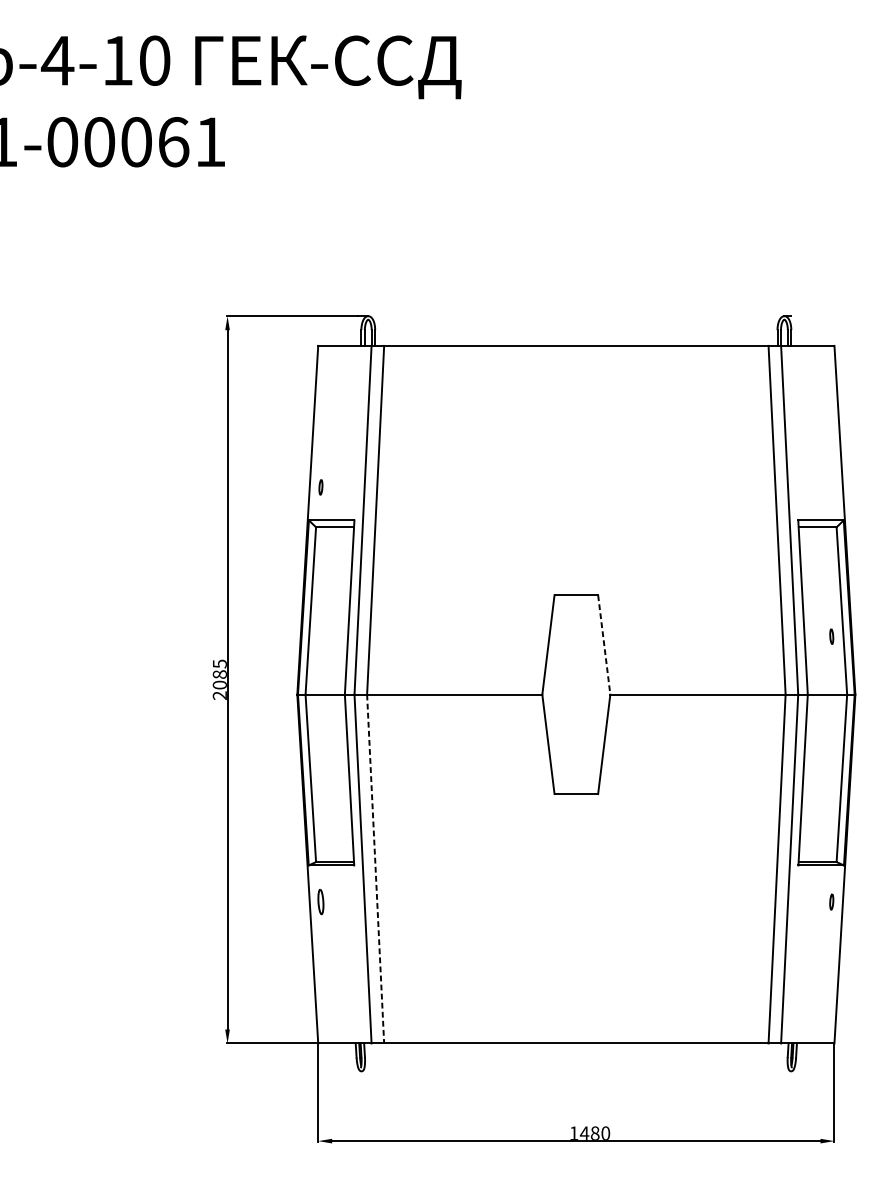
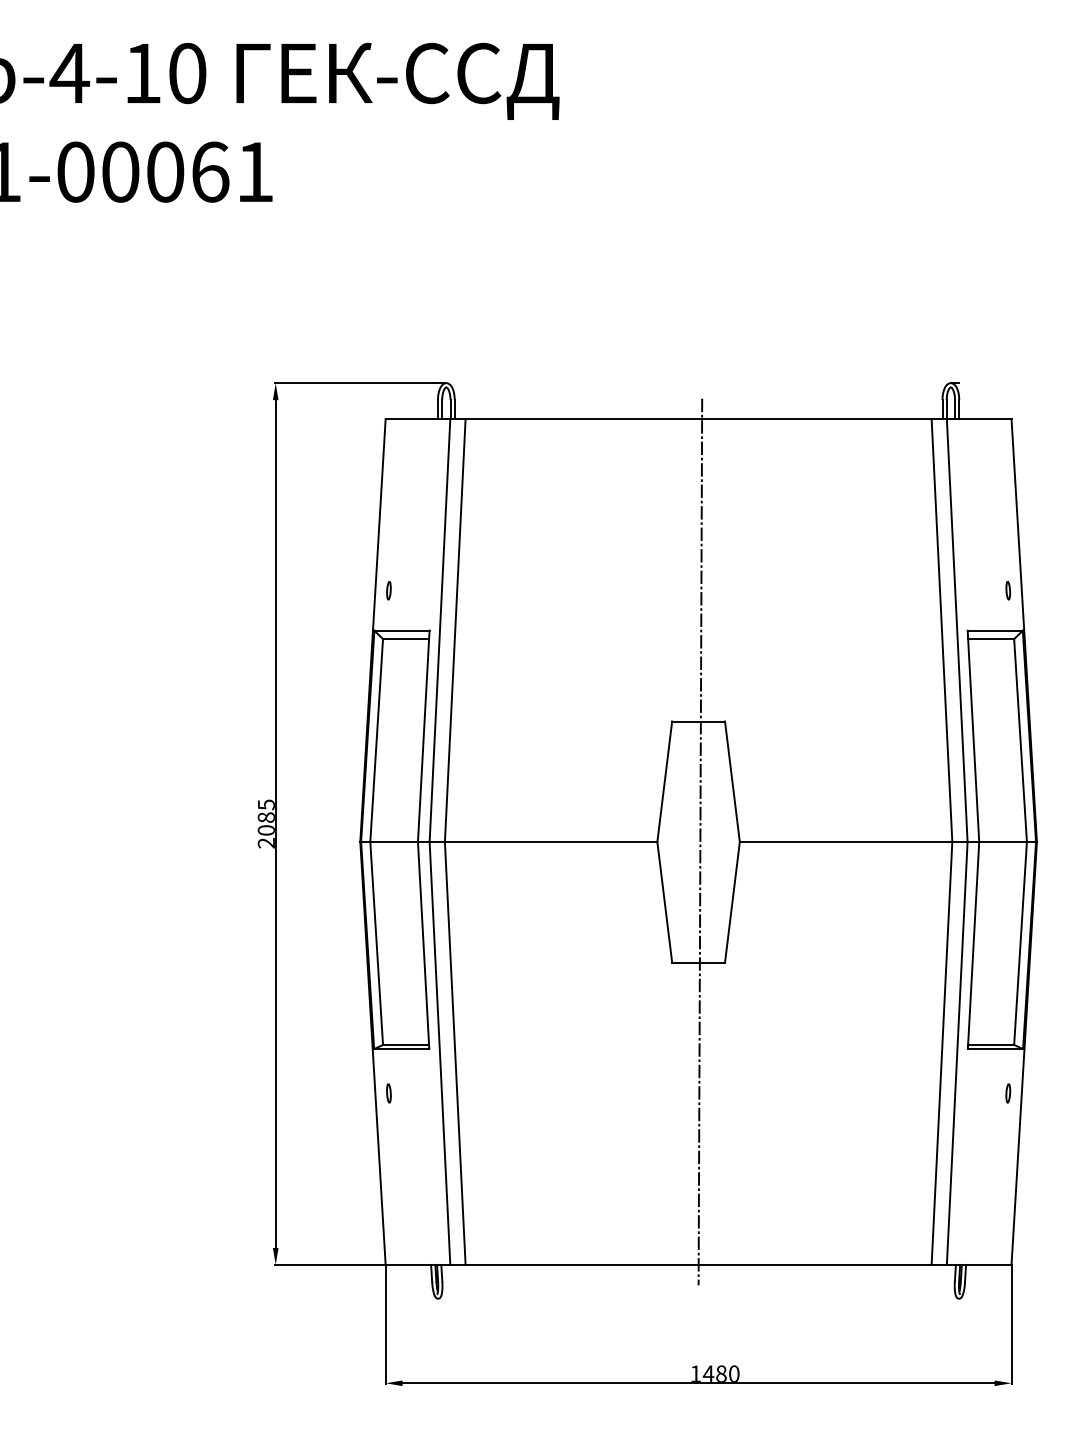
part: (831, 636) -> (1008, 590), moved
line: (604, 644) -> (732, 781), dashed -> solid
line: (577, 694) -> (700, 841), added
line: (375, 869) -> (455, 1053), dashed -> solid
part: (320, 902) -> (388, 1093), size x0.62

